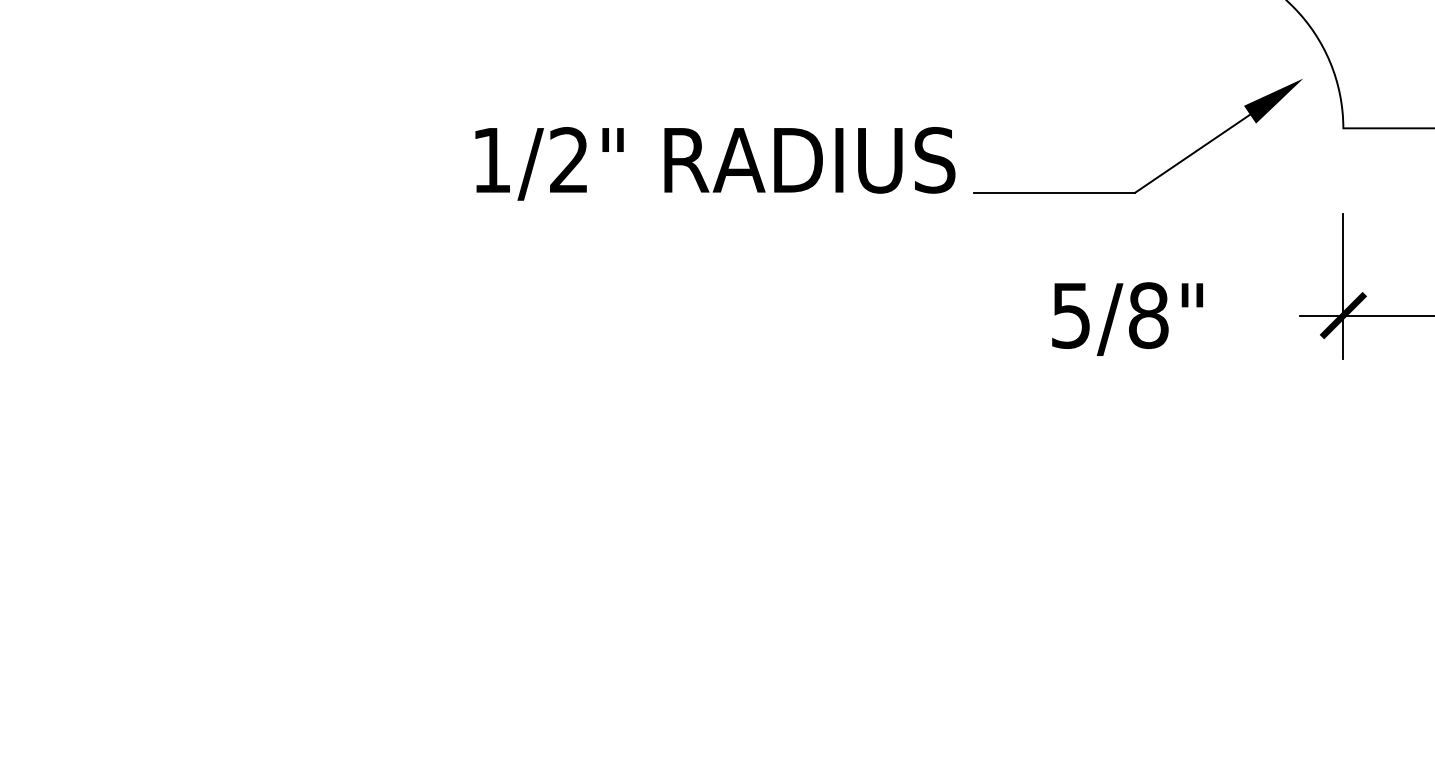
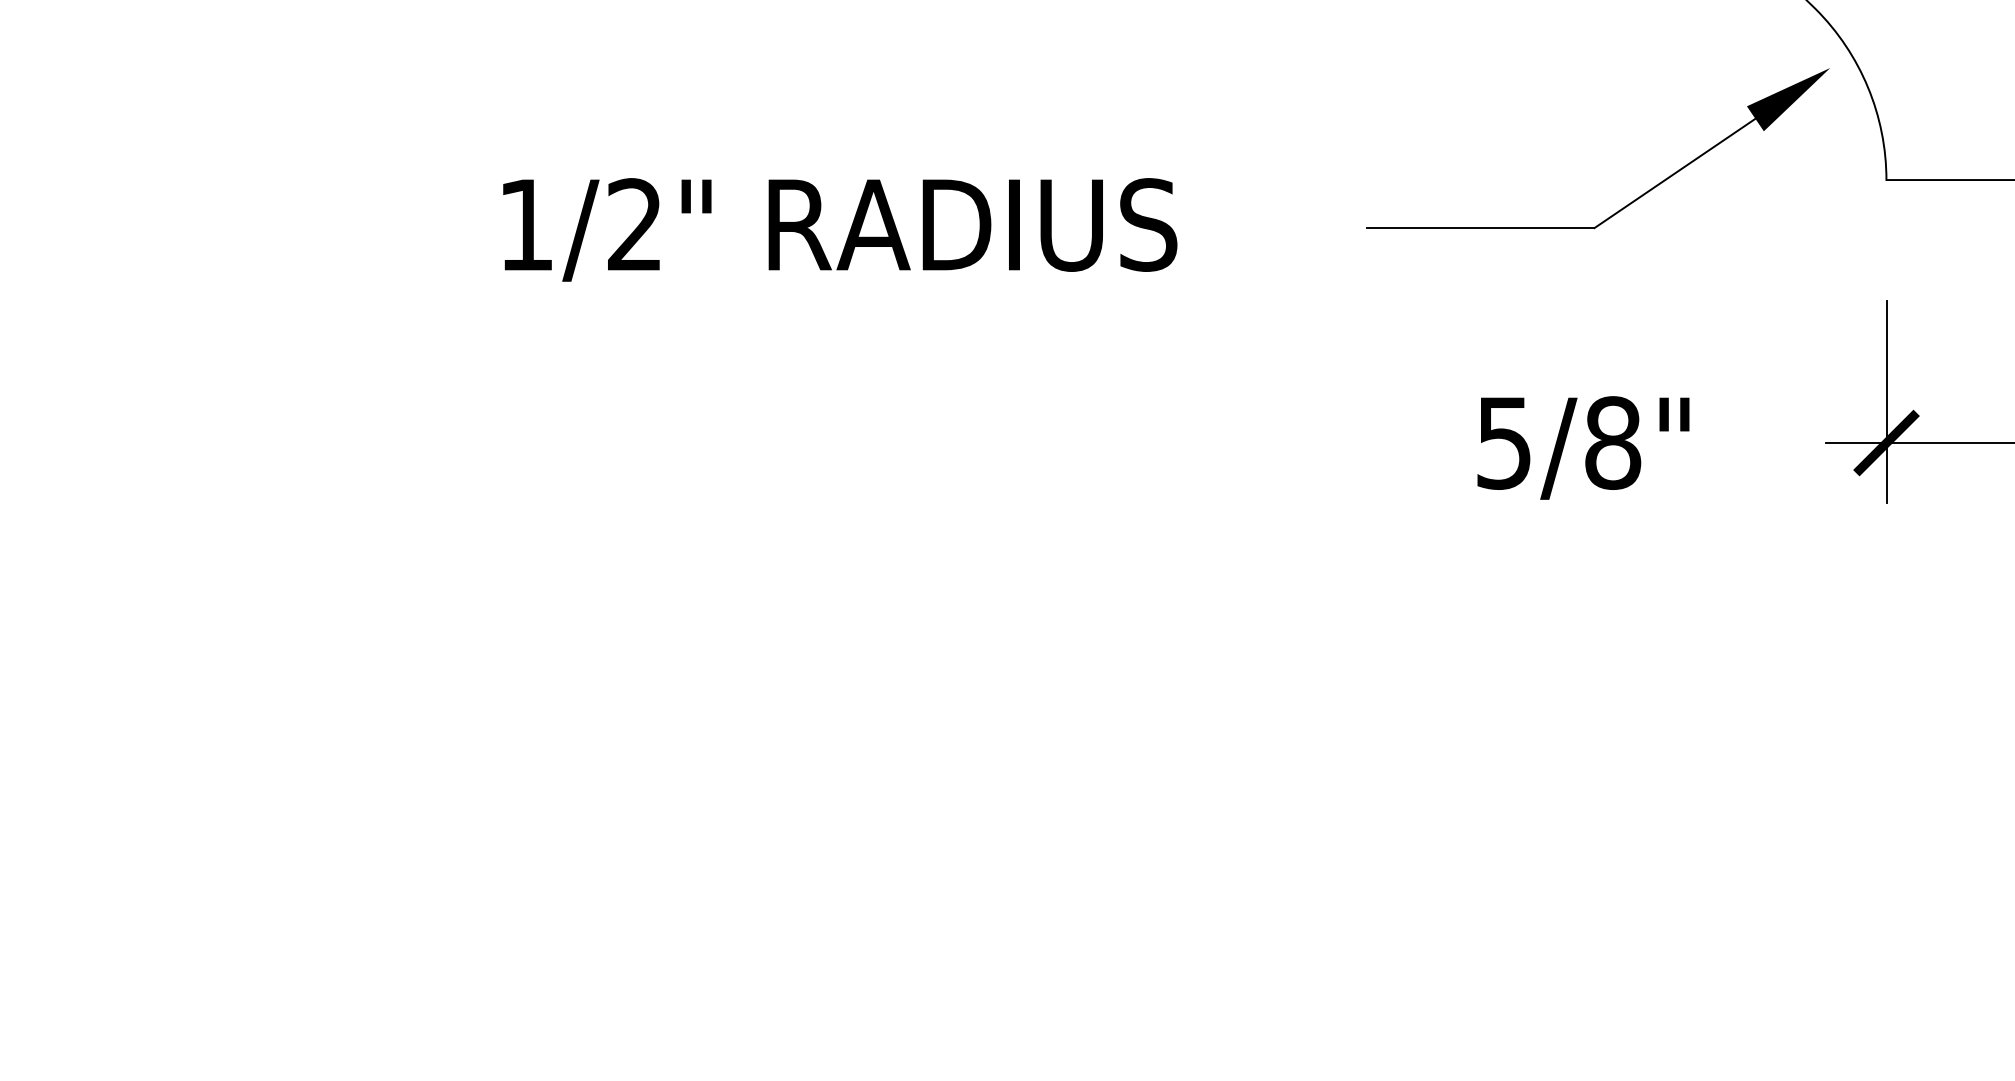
text: (715, 163) -> (840, 229), moved
part: (1161, 173) -> (1631, 201), moved

